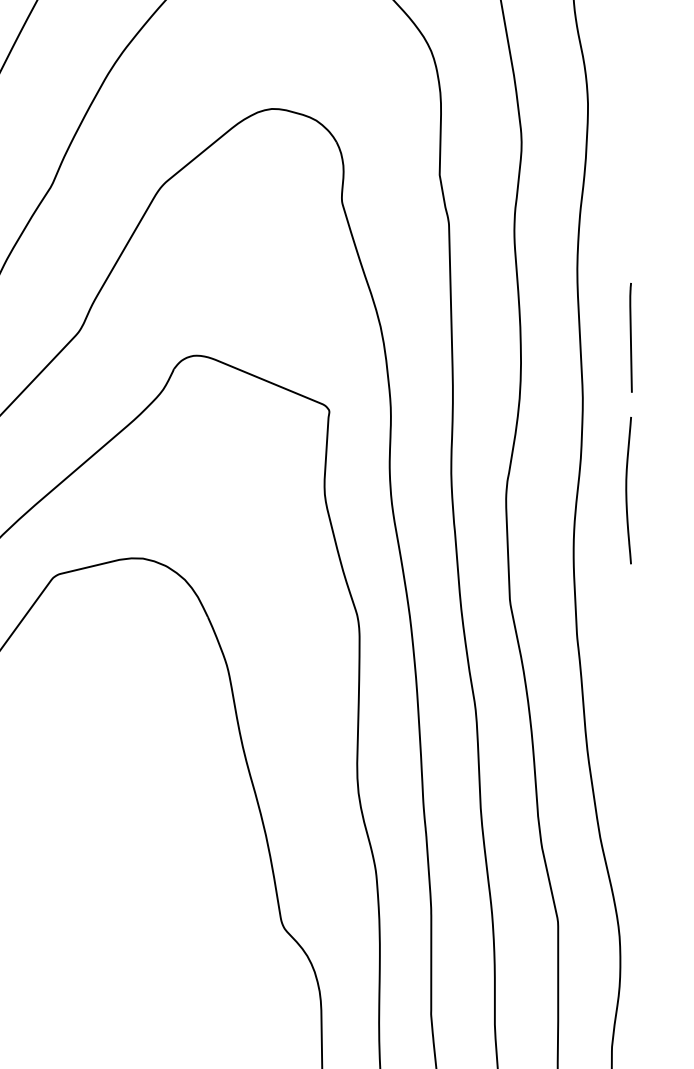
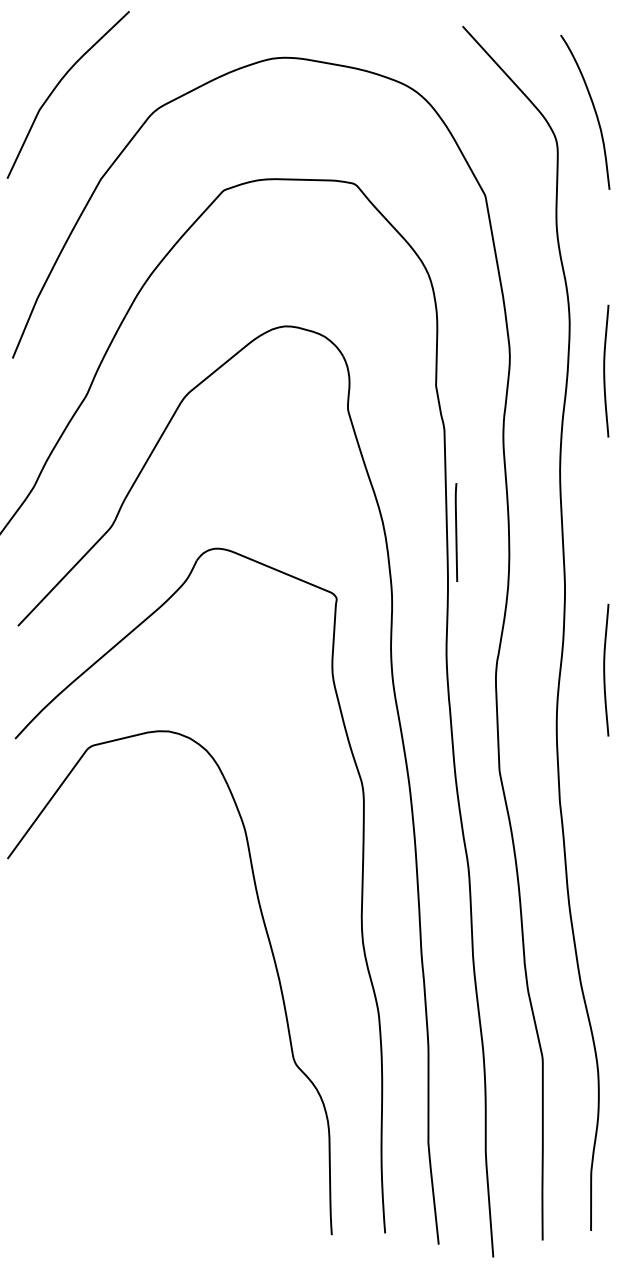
curve: (627, 159) -> (605, 371), added
curve: (631, 337) -> (456, 532), moved

